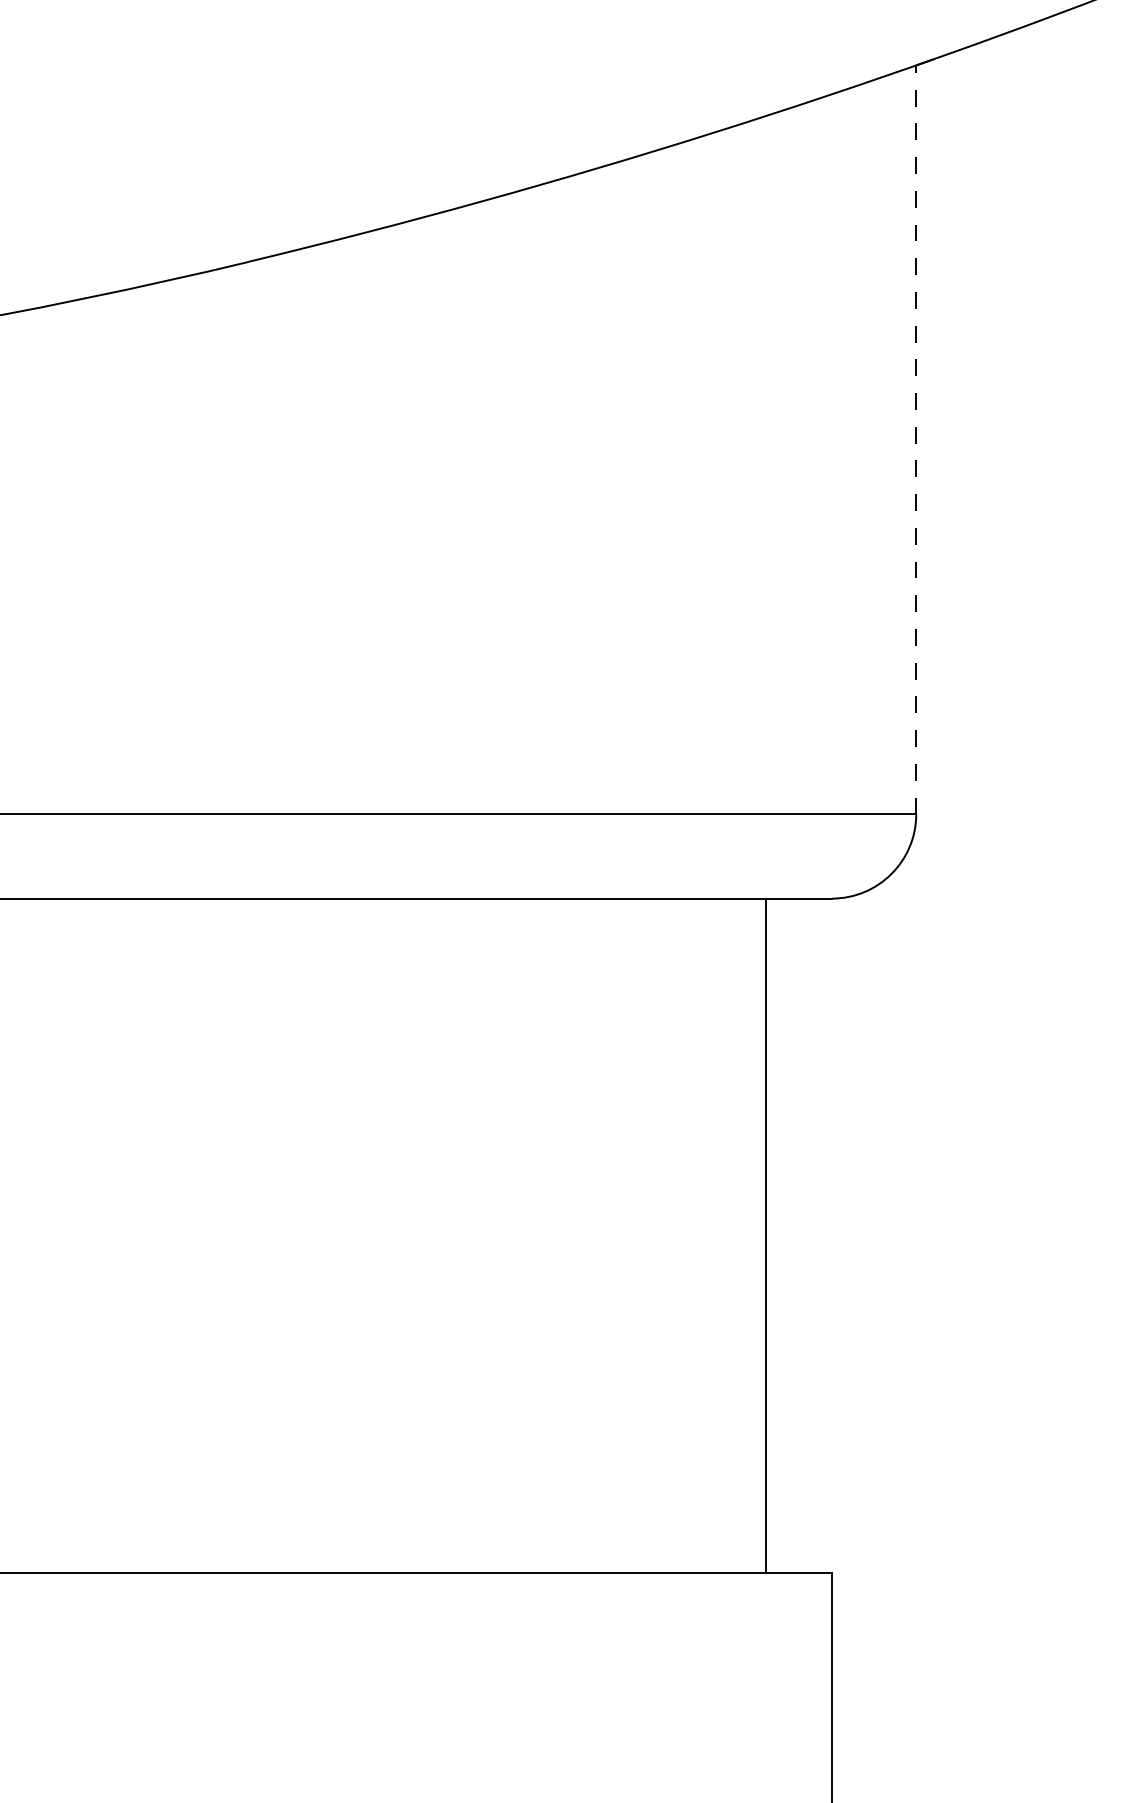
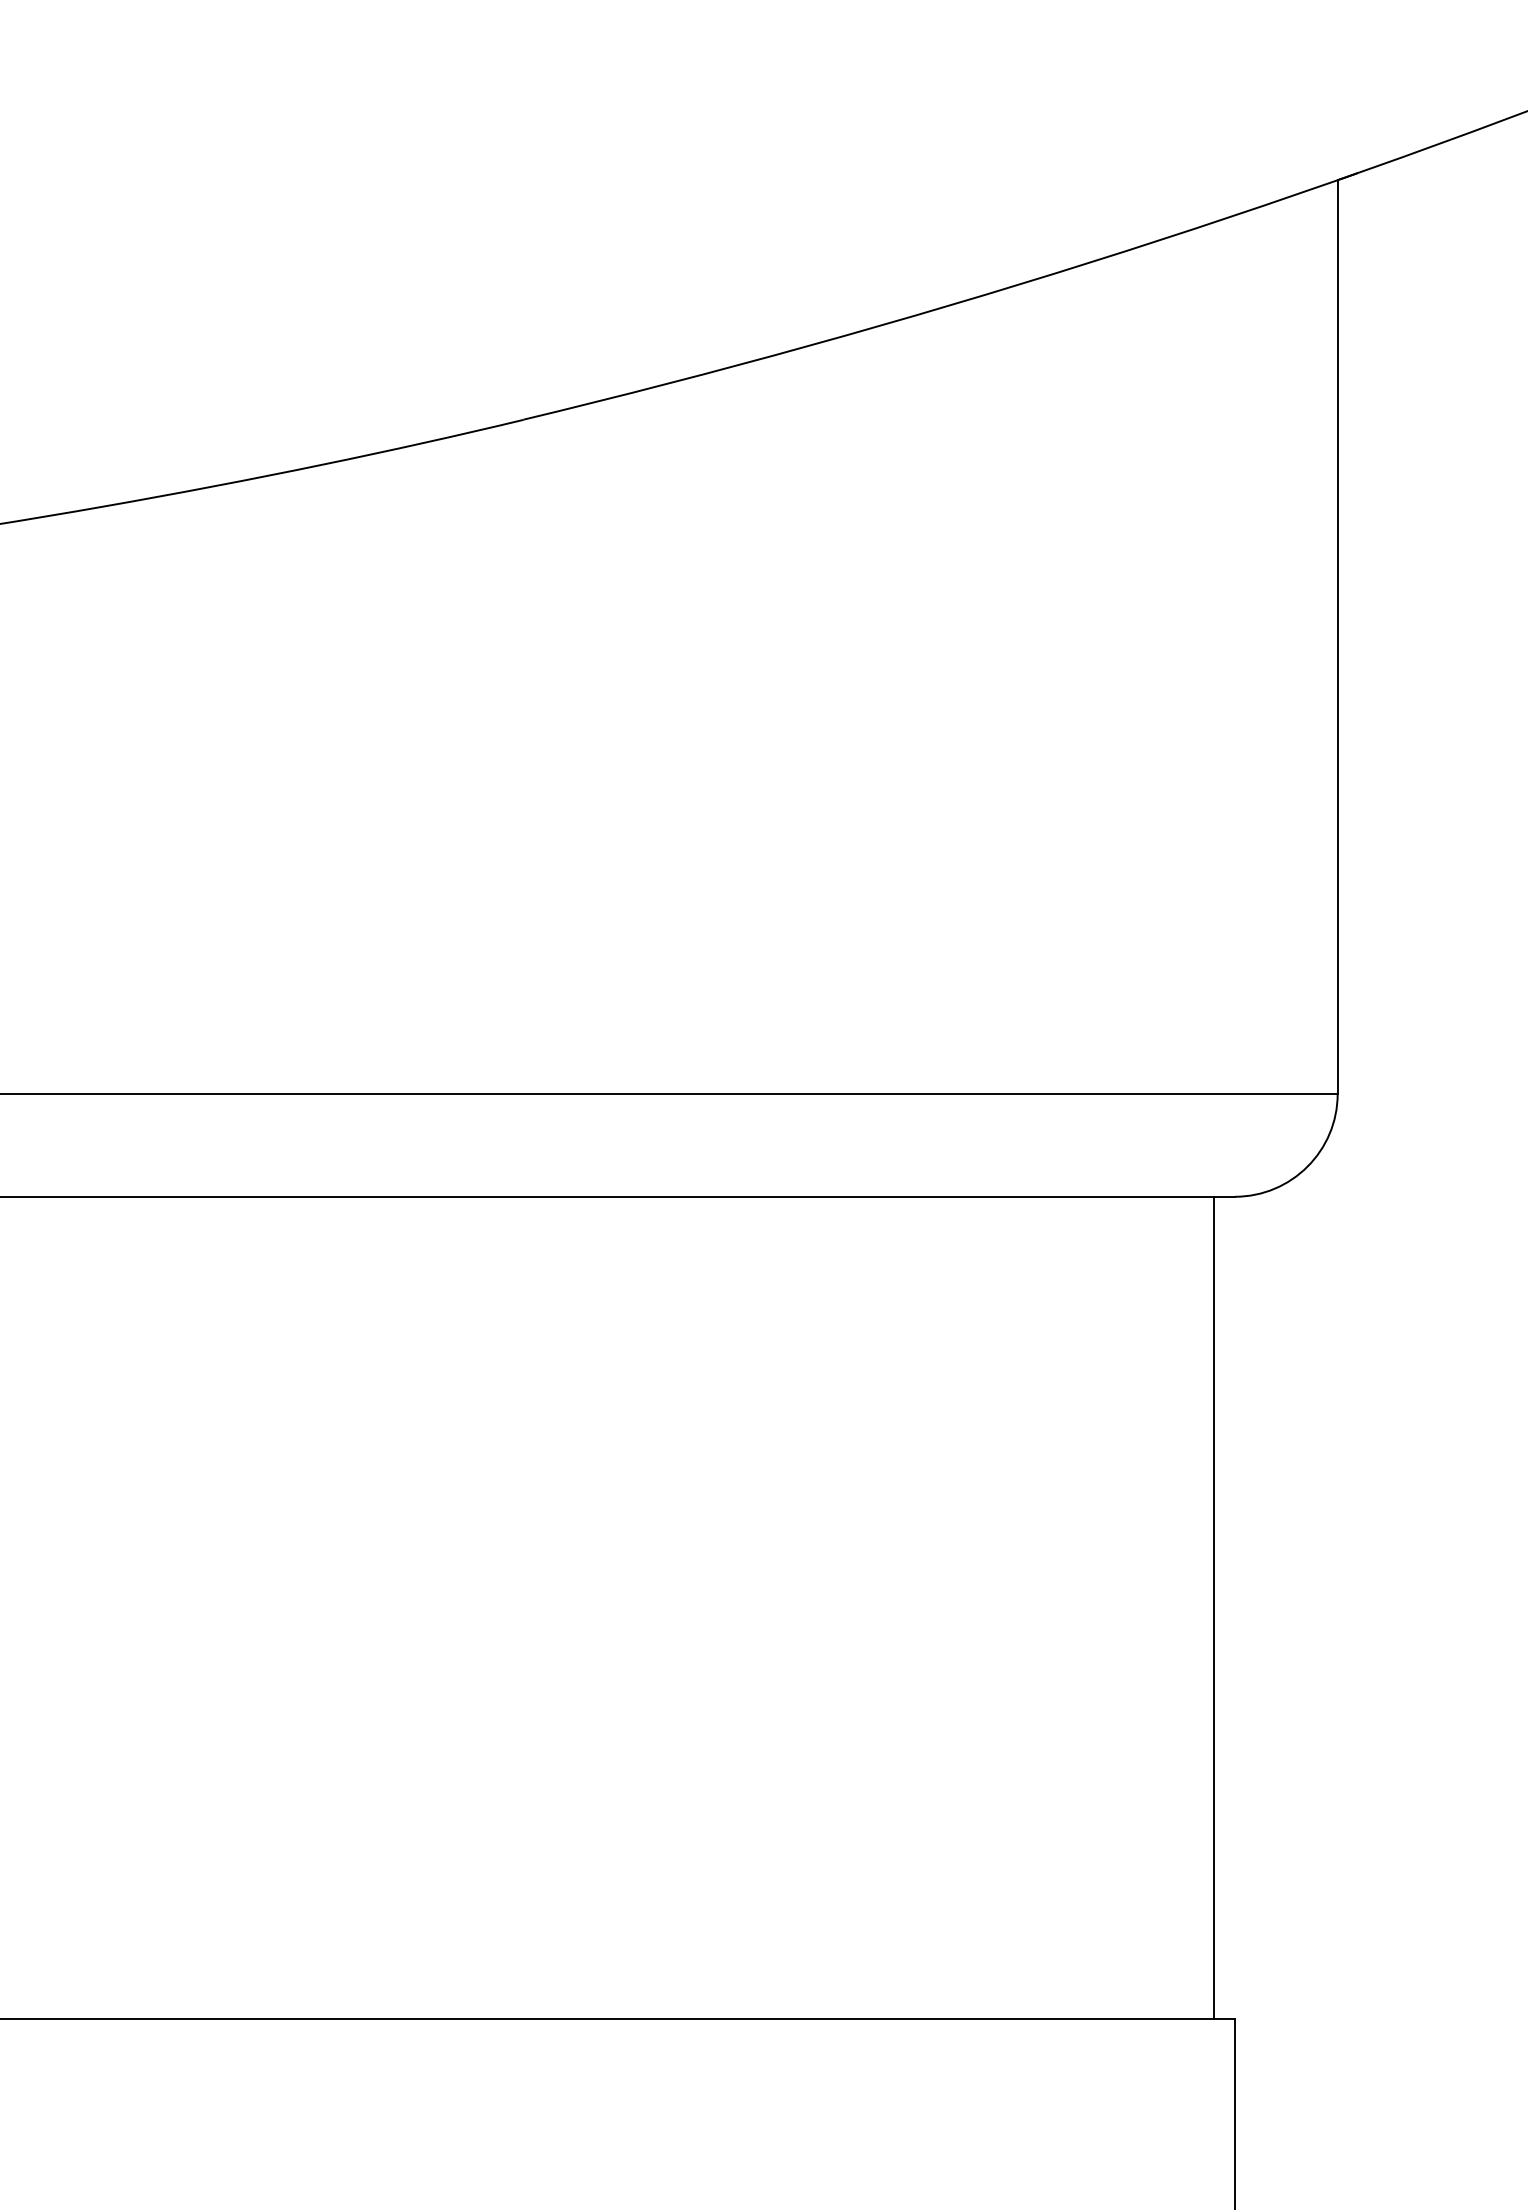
line: (916, 440) -> (1337, 637), dashed -> solid
line: (766, 1235) -> (1214, 1607), moved

